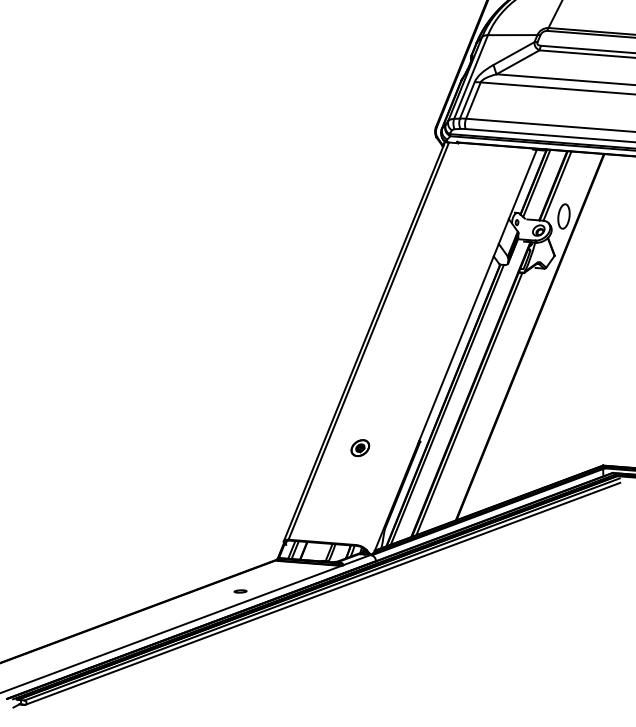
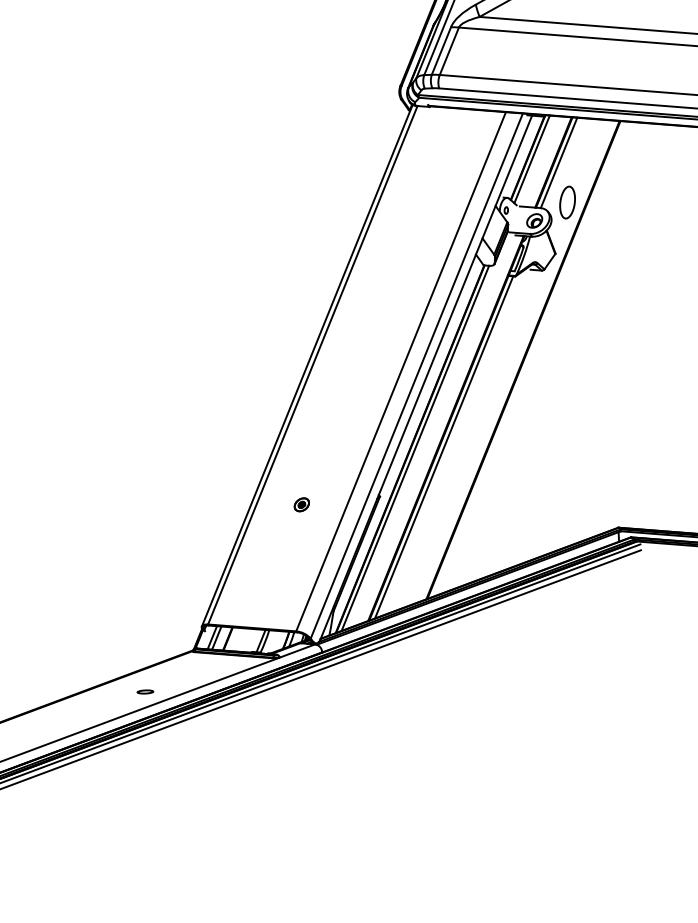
line: (436, 346) -> (401, 372), added
line: (448, 349) -> (416, 376), added
part: (360, 447) -> (301, 504), size x0.62

